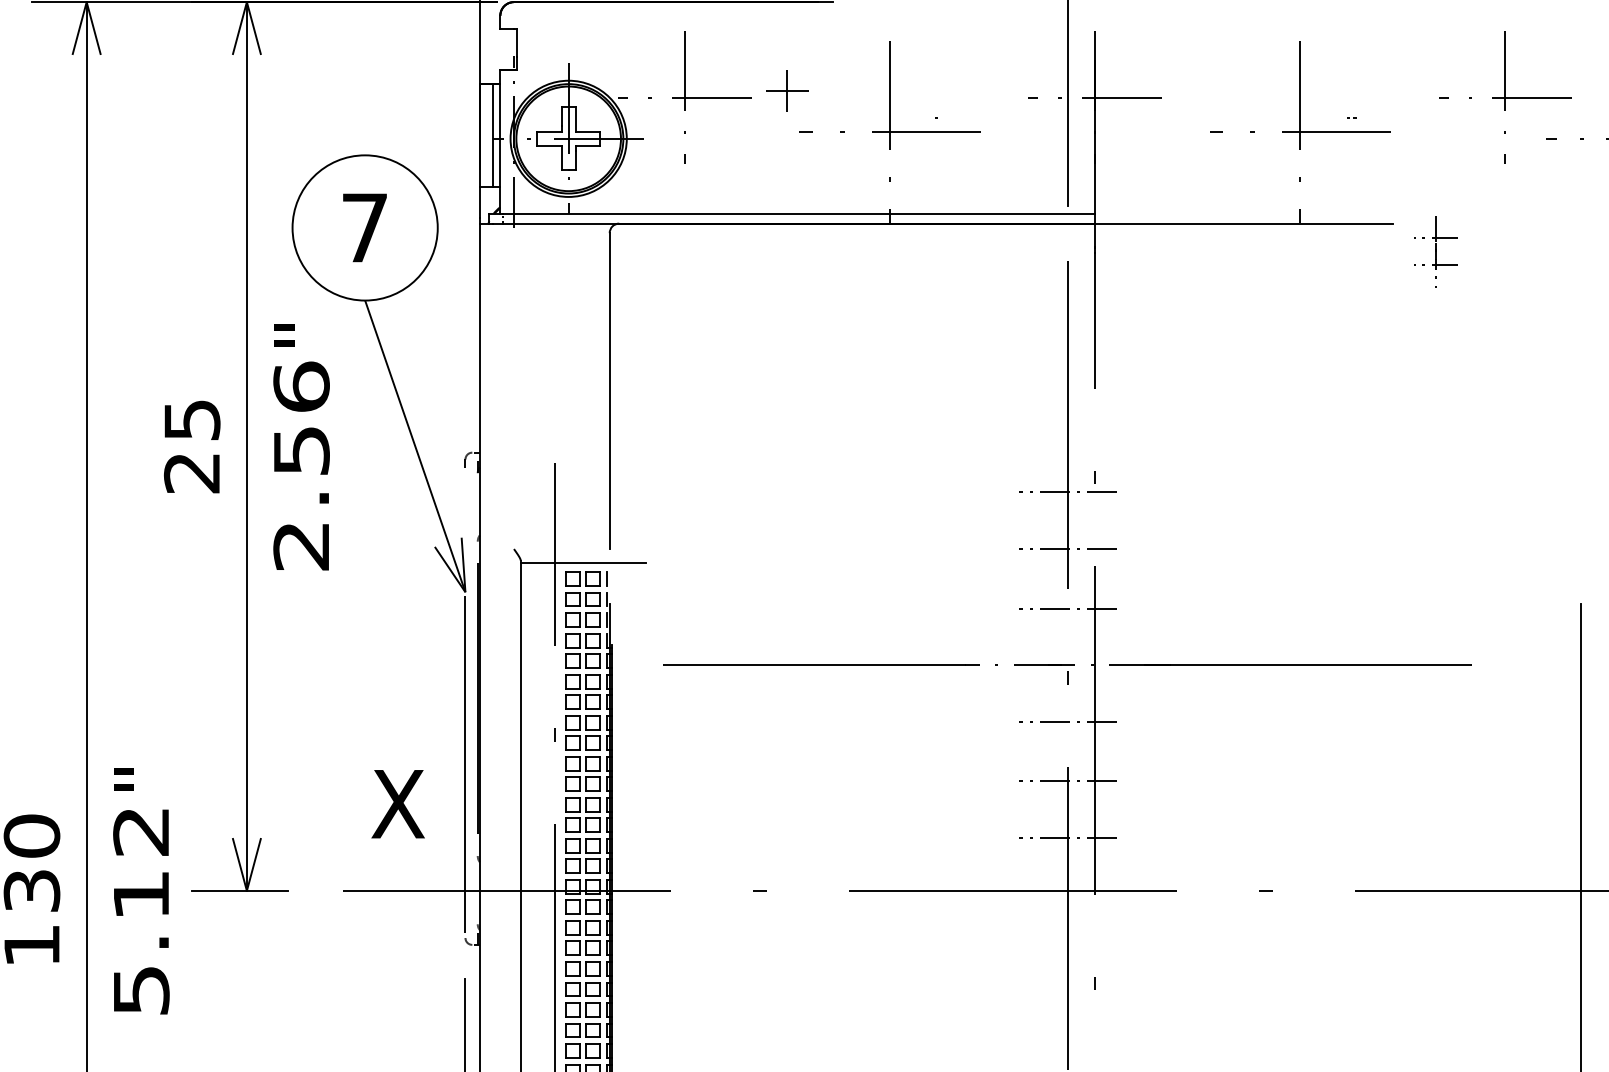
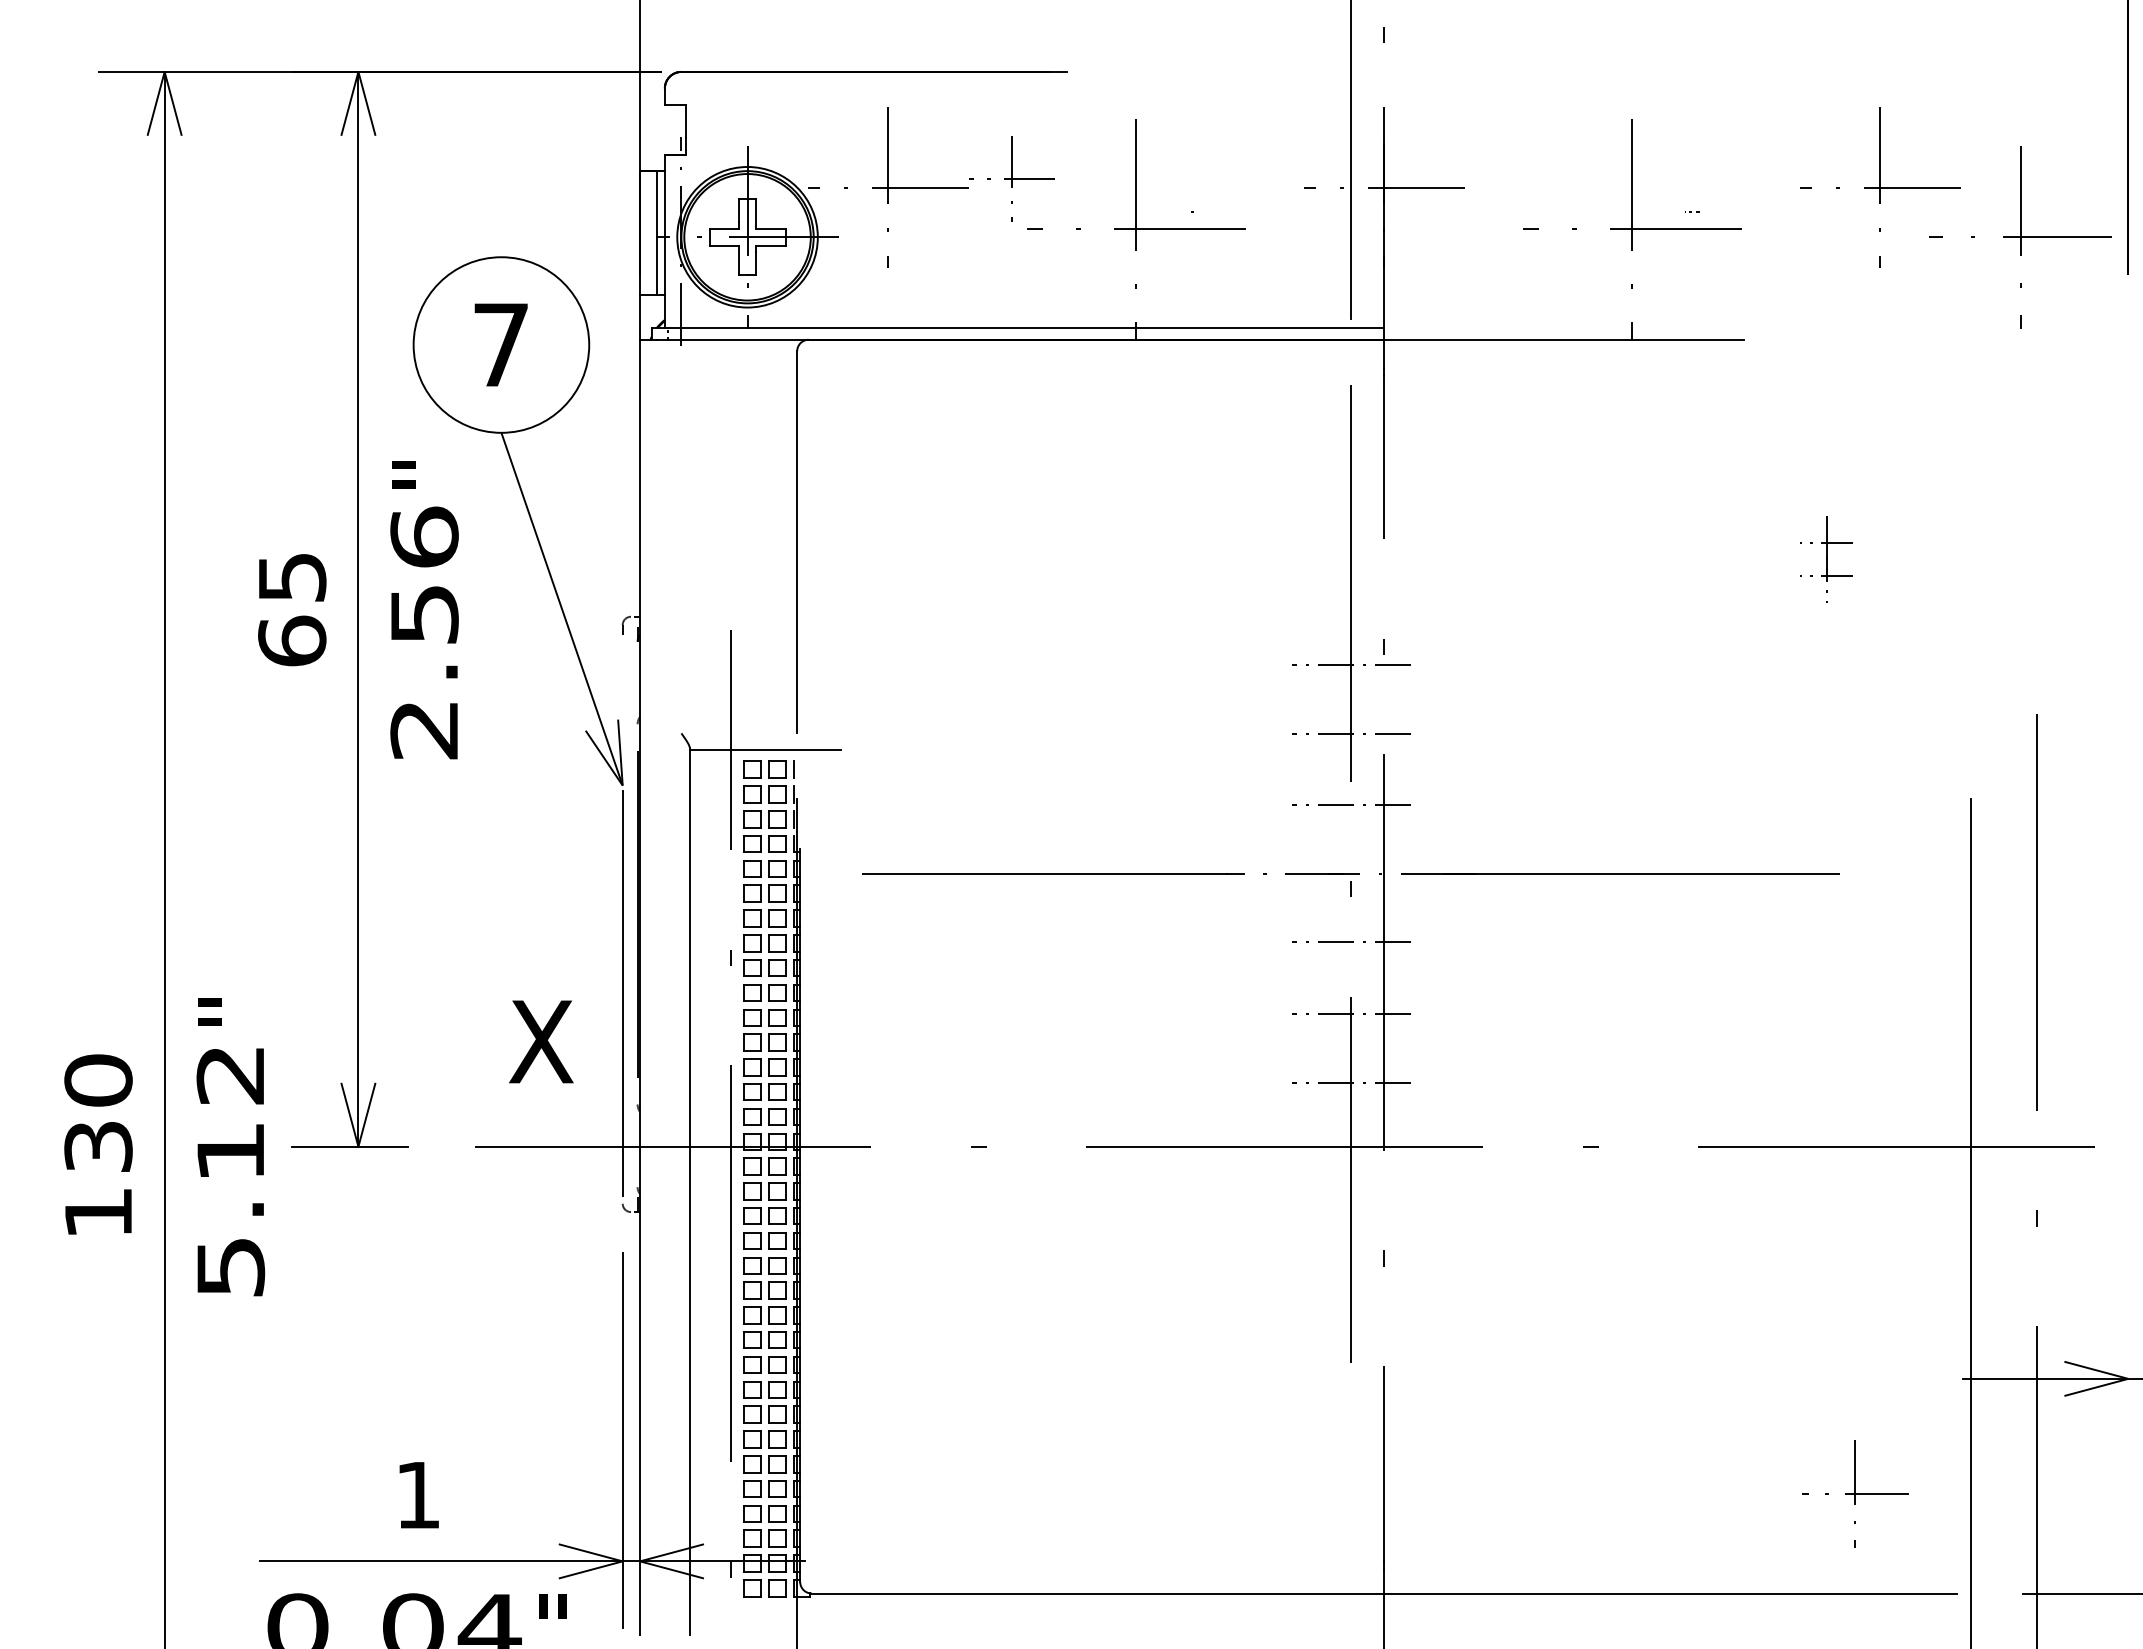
part: (786, 90) -> (1011, 178), size x1.67
part: (1436, 251) -> (1826, 559), moved
text: (192, 472) -> (292, 640), 25 -> 65

